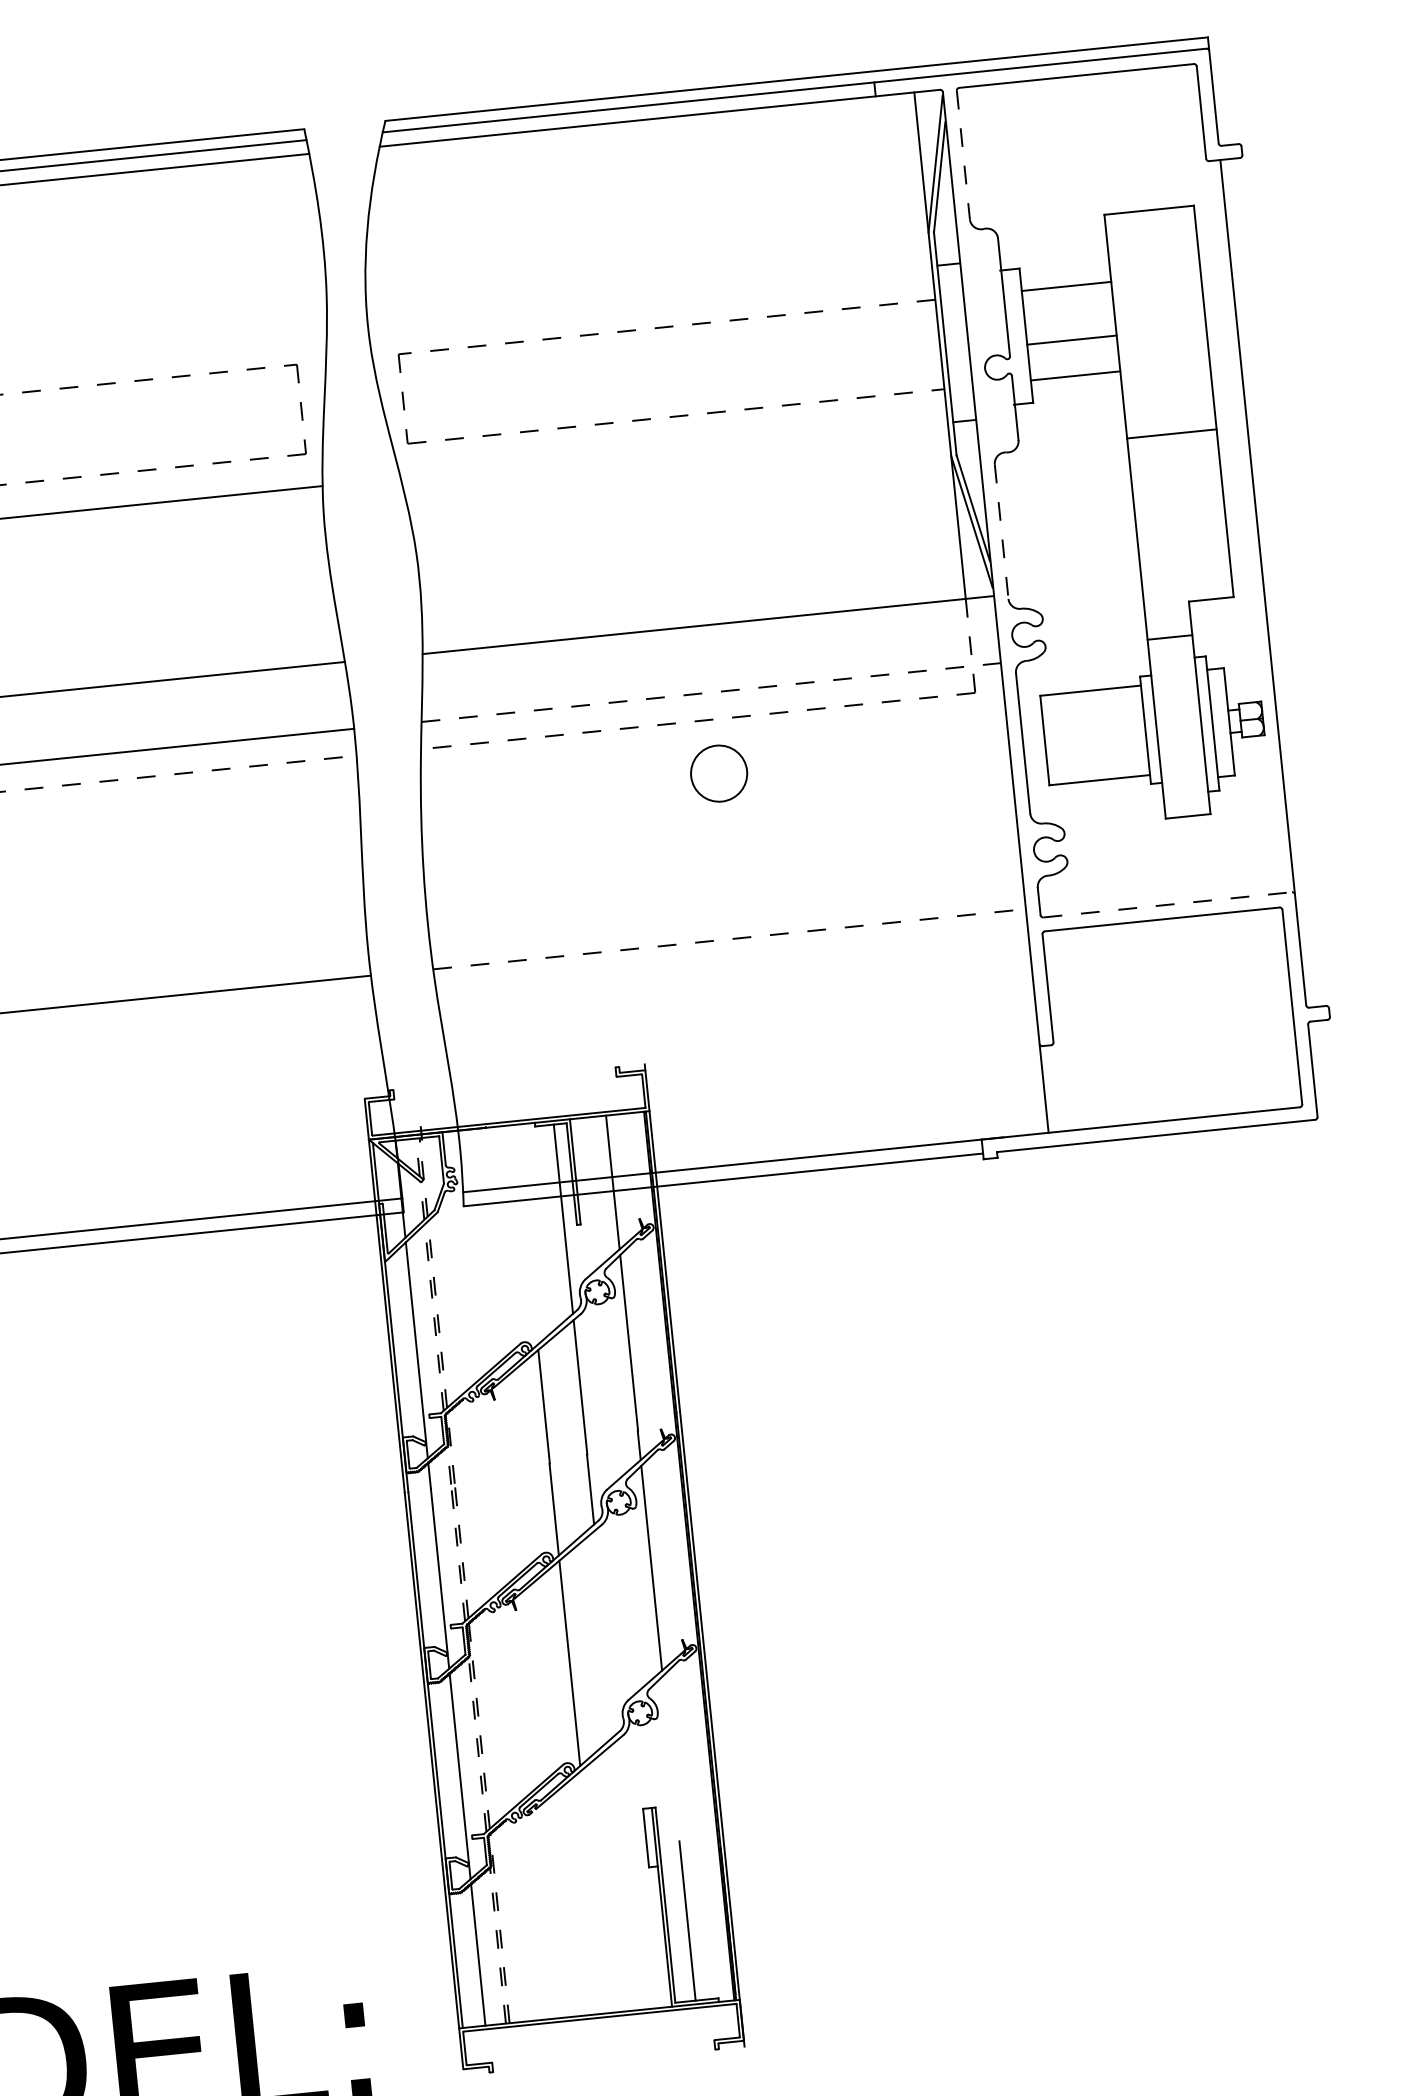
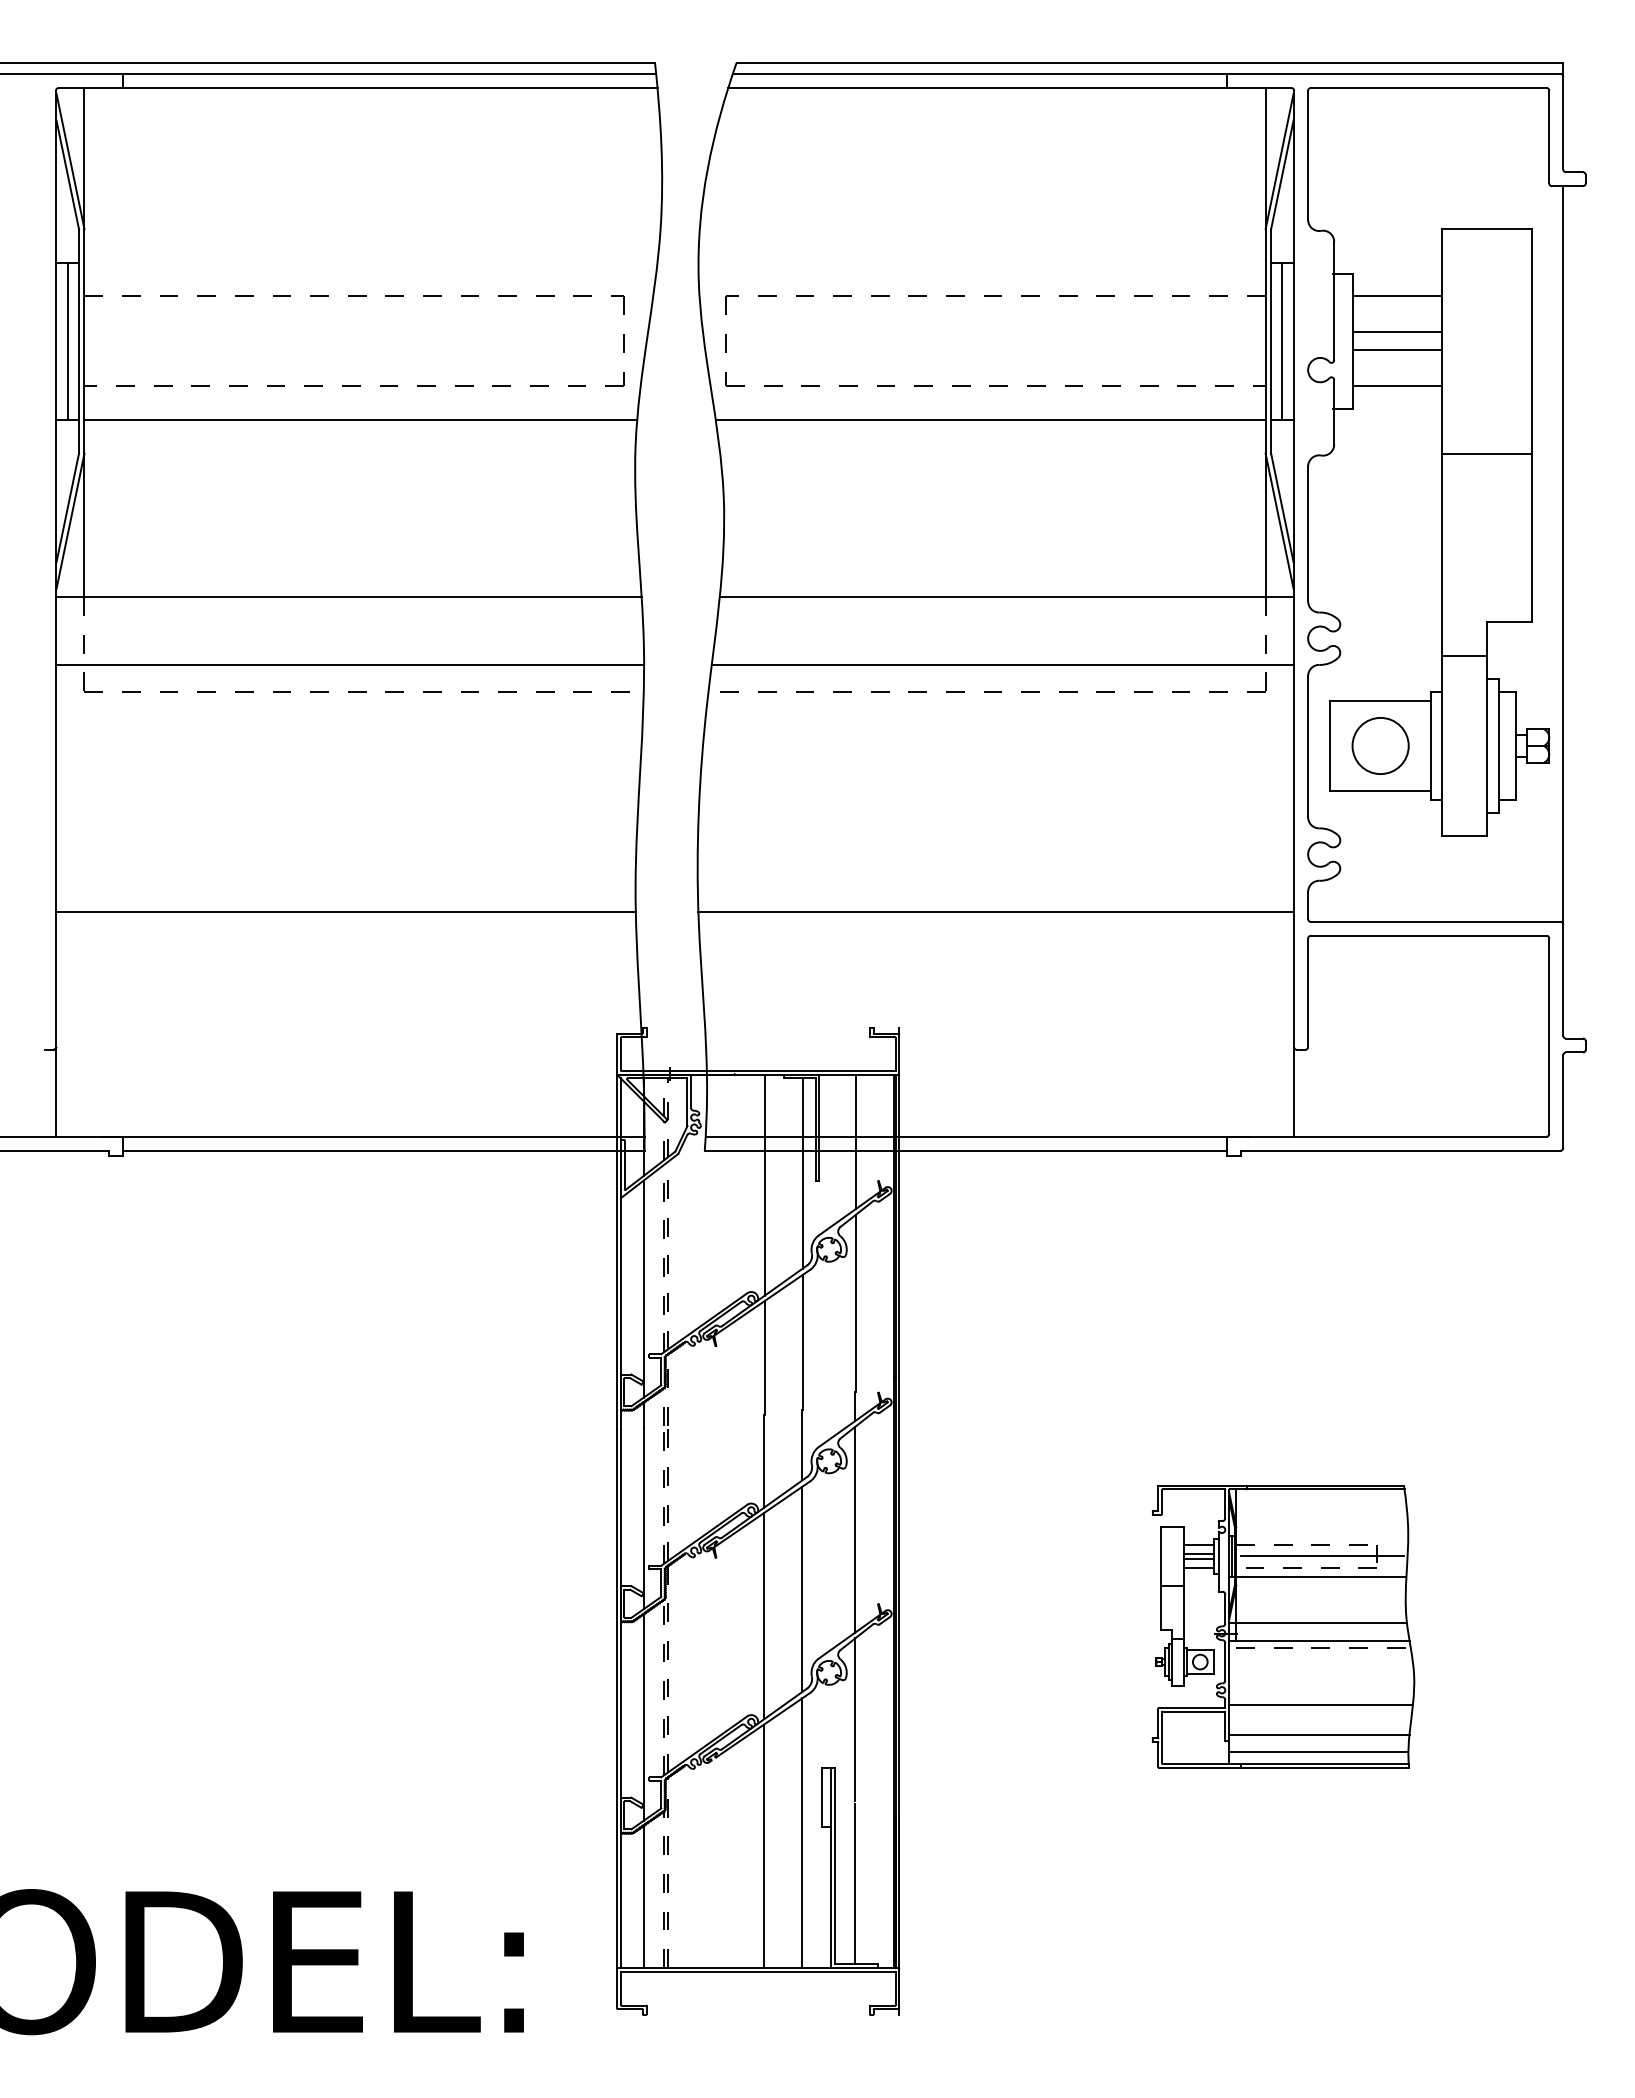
line: (963, 155) -> (1308, 155), dashed -> solid
line: (1070, 322) -> (1397, 332), added
line: (956, 342) -> (1282, 341), added
line: (674, 450) -> (990, 419), added
line: (1002, 532) -> (1308, 534), dashed -> solid
line: (710, 692) -> (1002, 664), dashed -> solid
circle: (718, 773) -> (1380, 745), moved
line: (1167, 904) -> (1435, 921), dashed -> solid
line: (728, 939) -> (995, 911), dashed -> solid
line: (526, 1233) -> (764, 1184), added
part: (1087, 1621) -> (1283, 1626), added
line: (605, 1632) -> (802, 1588), added
line: (671, 1757) -> (855, 1719), added
line: (629, 1875) -> (802, 1833), added
line: (593, 1892) -> (764, 1846), added

